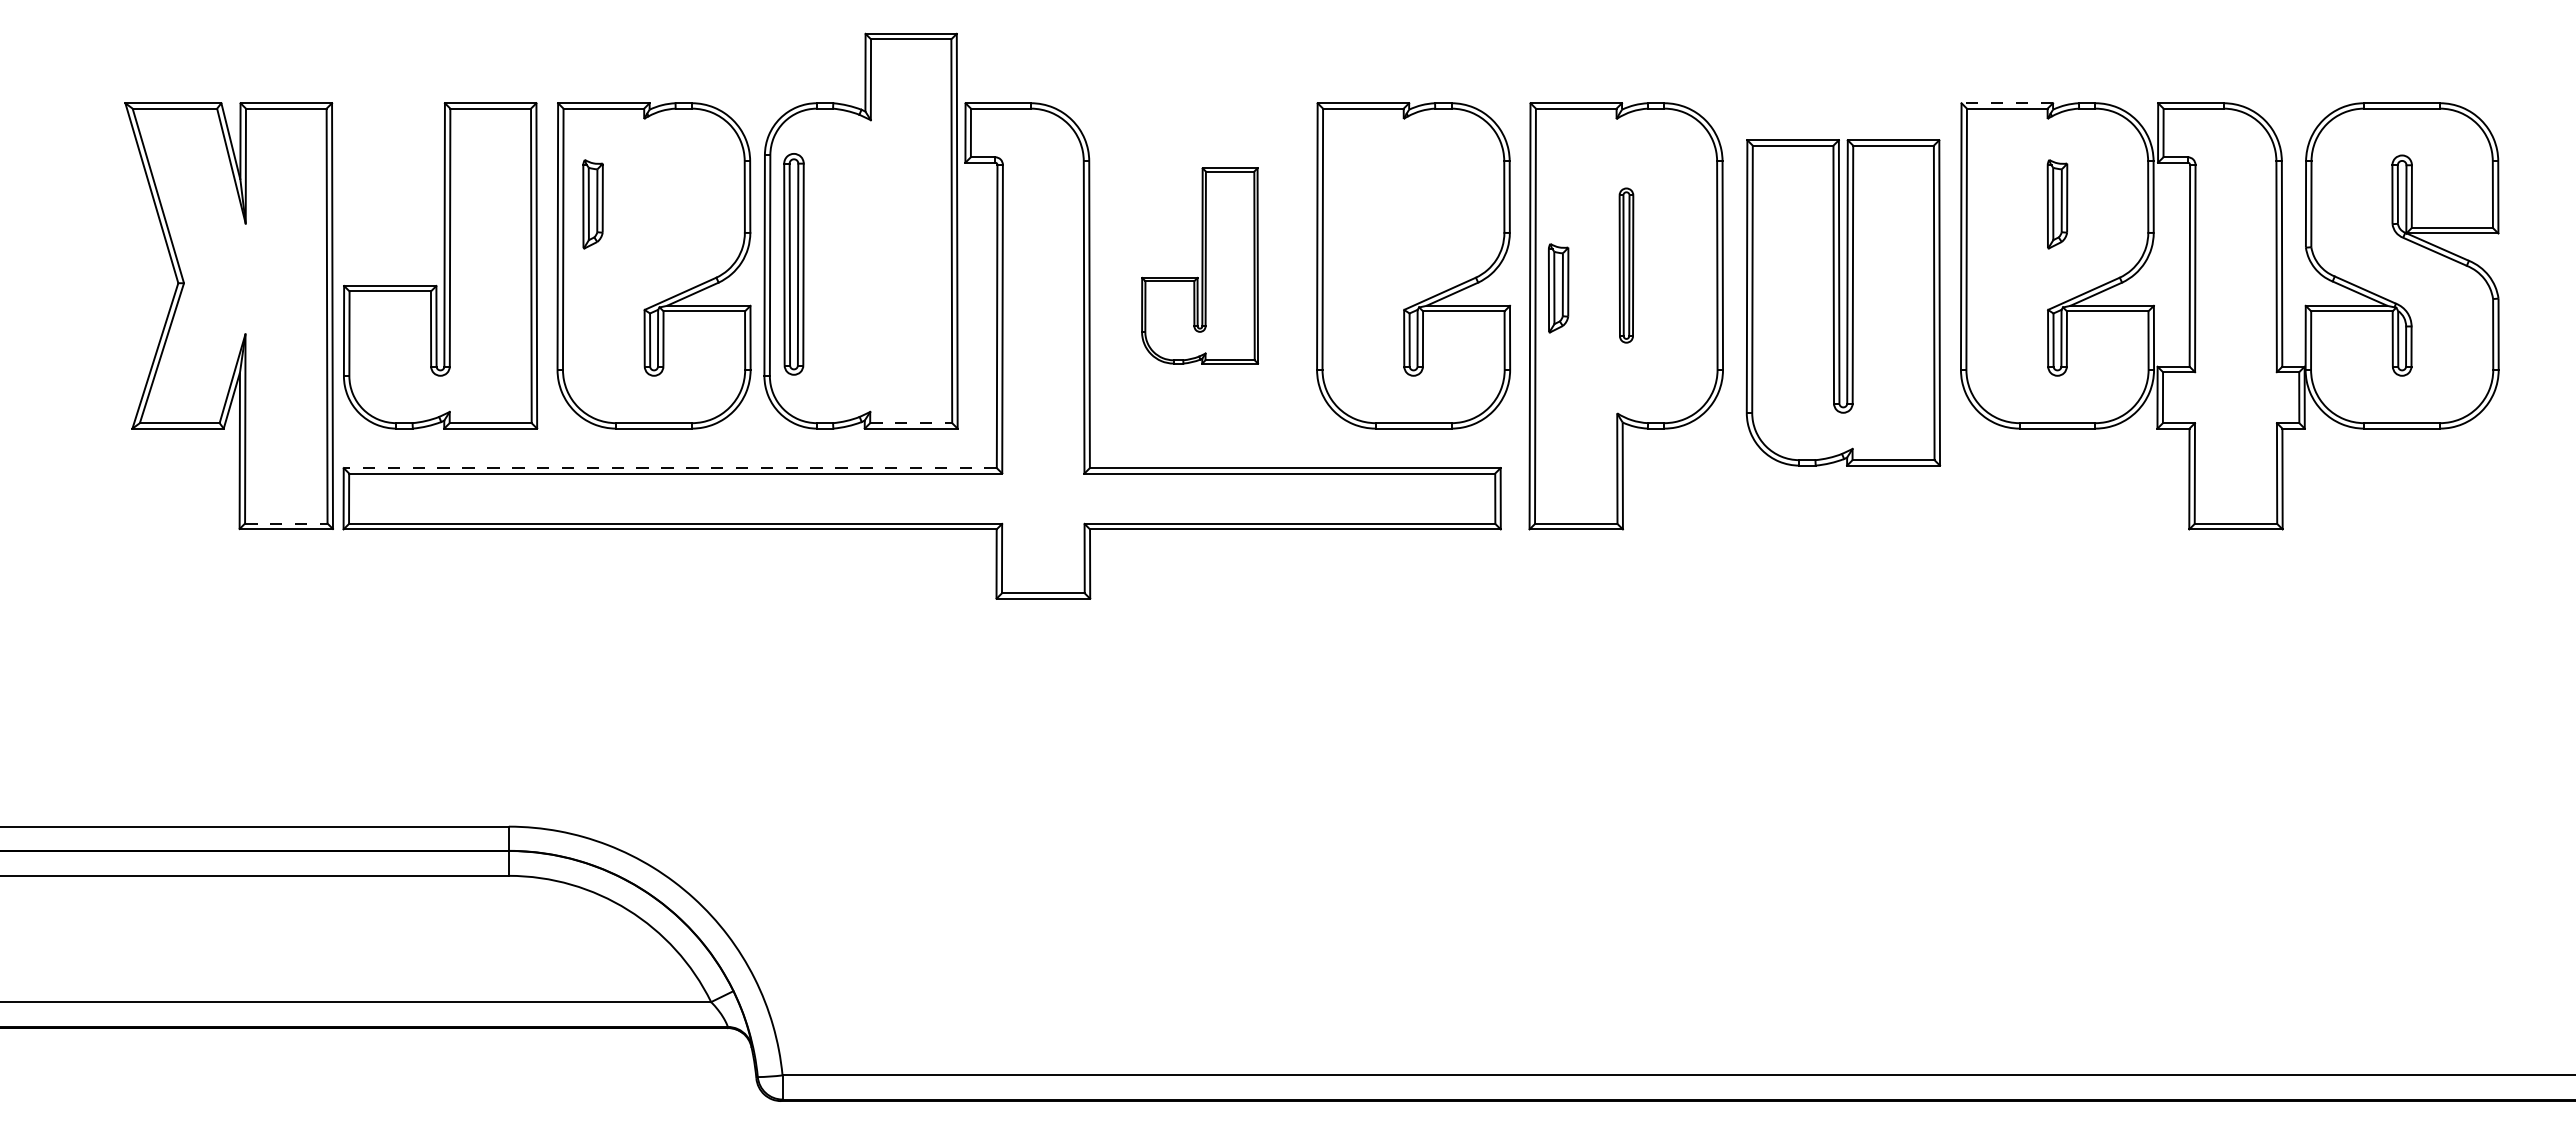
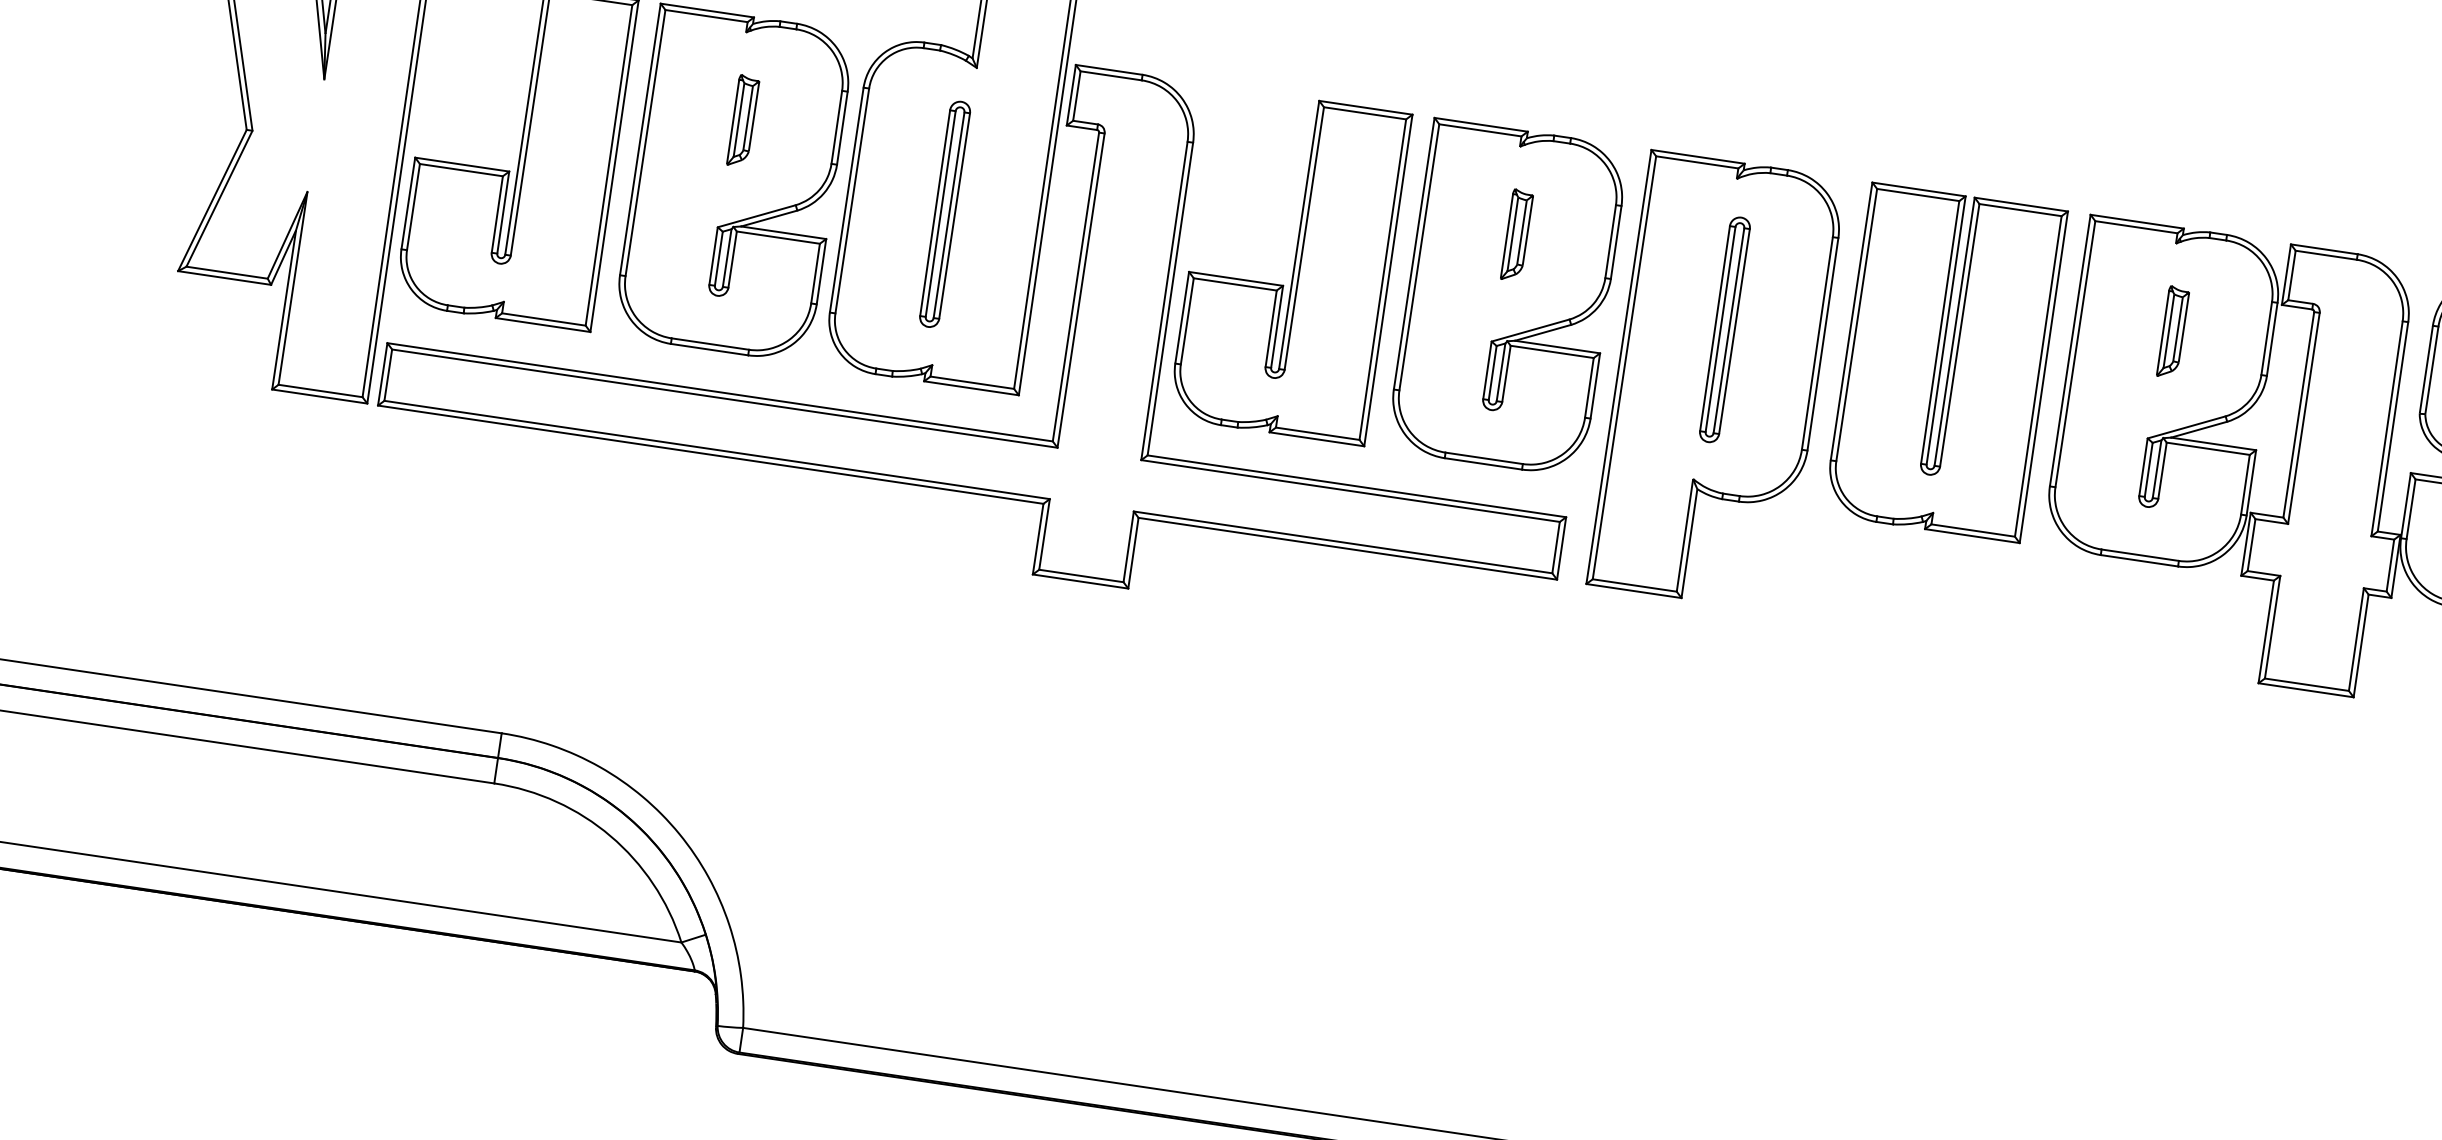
line: (2007, 103) -> (2137, 221), dashed -> solid
part: (592, 204) -> (742, 121), moved
part: (793, 264) -> (944, 214), moved
part: (1199, 265) -> (1289, 265), size x1.67
part: (1626, 265) -> (1724, 329), size x1.43
part: (1558, 288) -> (1517, 235), moved
part: (1843, 302) -> (1945, 362), moved
line: (911, 423) -> (972, 383), dashed -> solid
line: (670, 468) -> (720, 392), dashed -> solid
line: (286, 523) -> (320, 390), dashed -> solid

